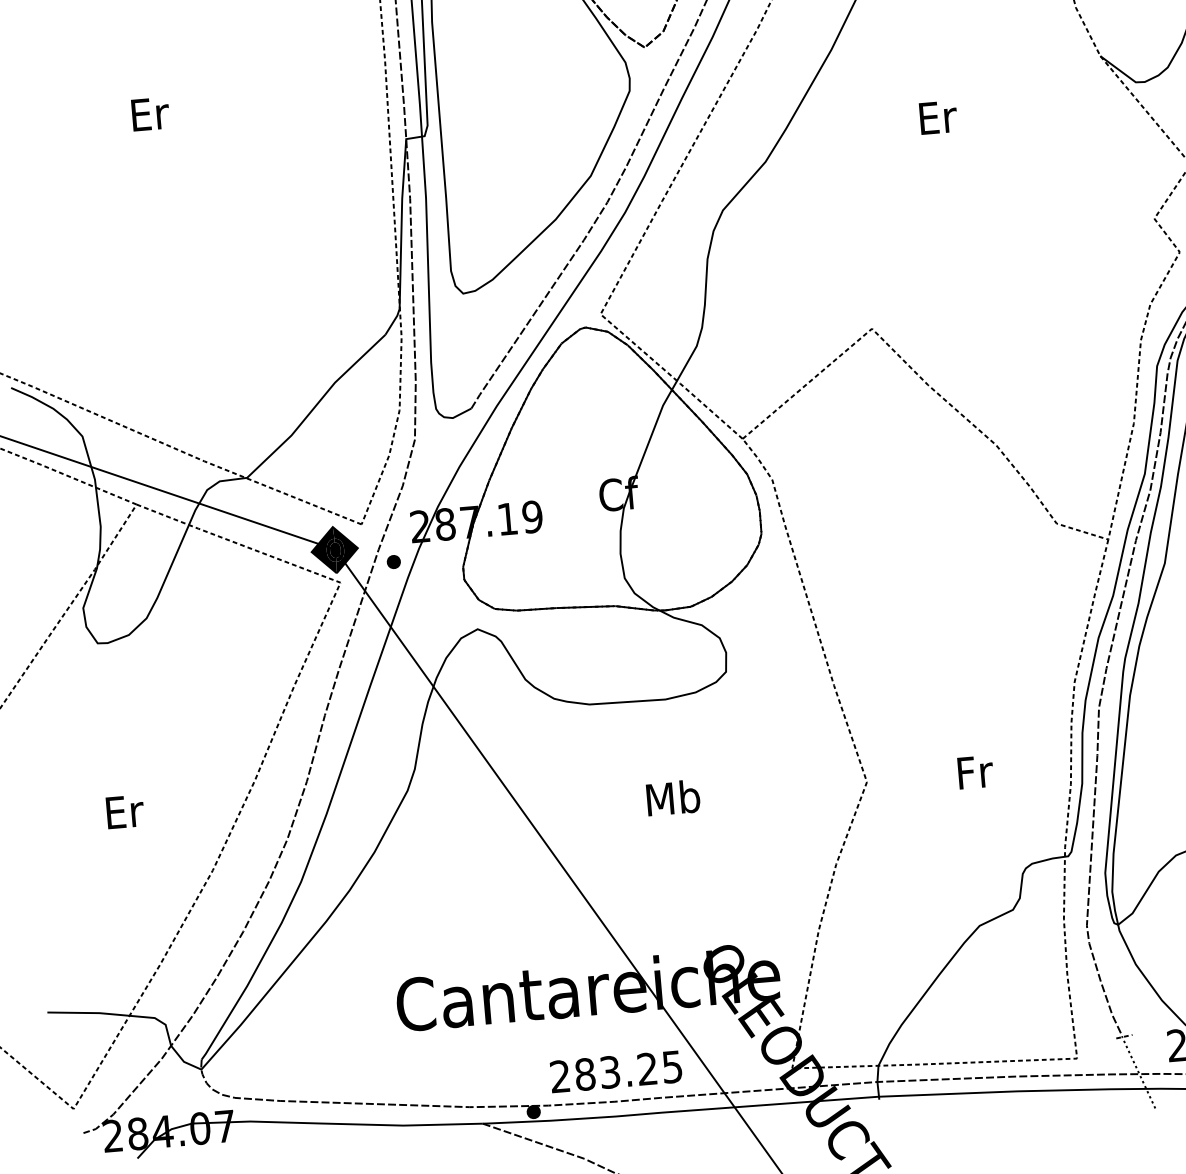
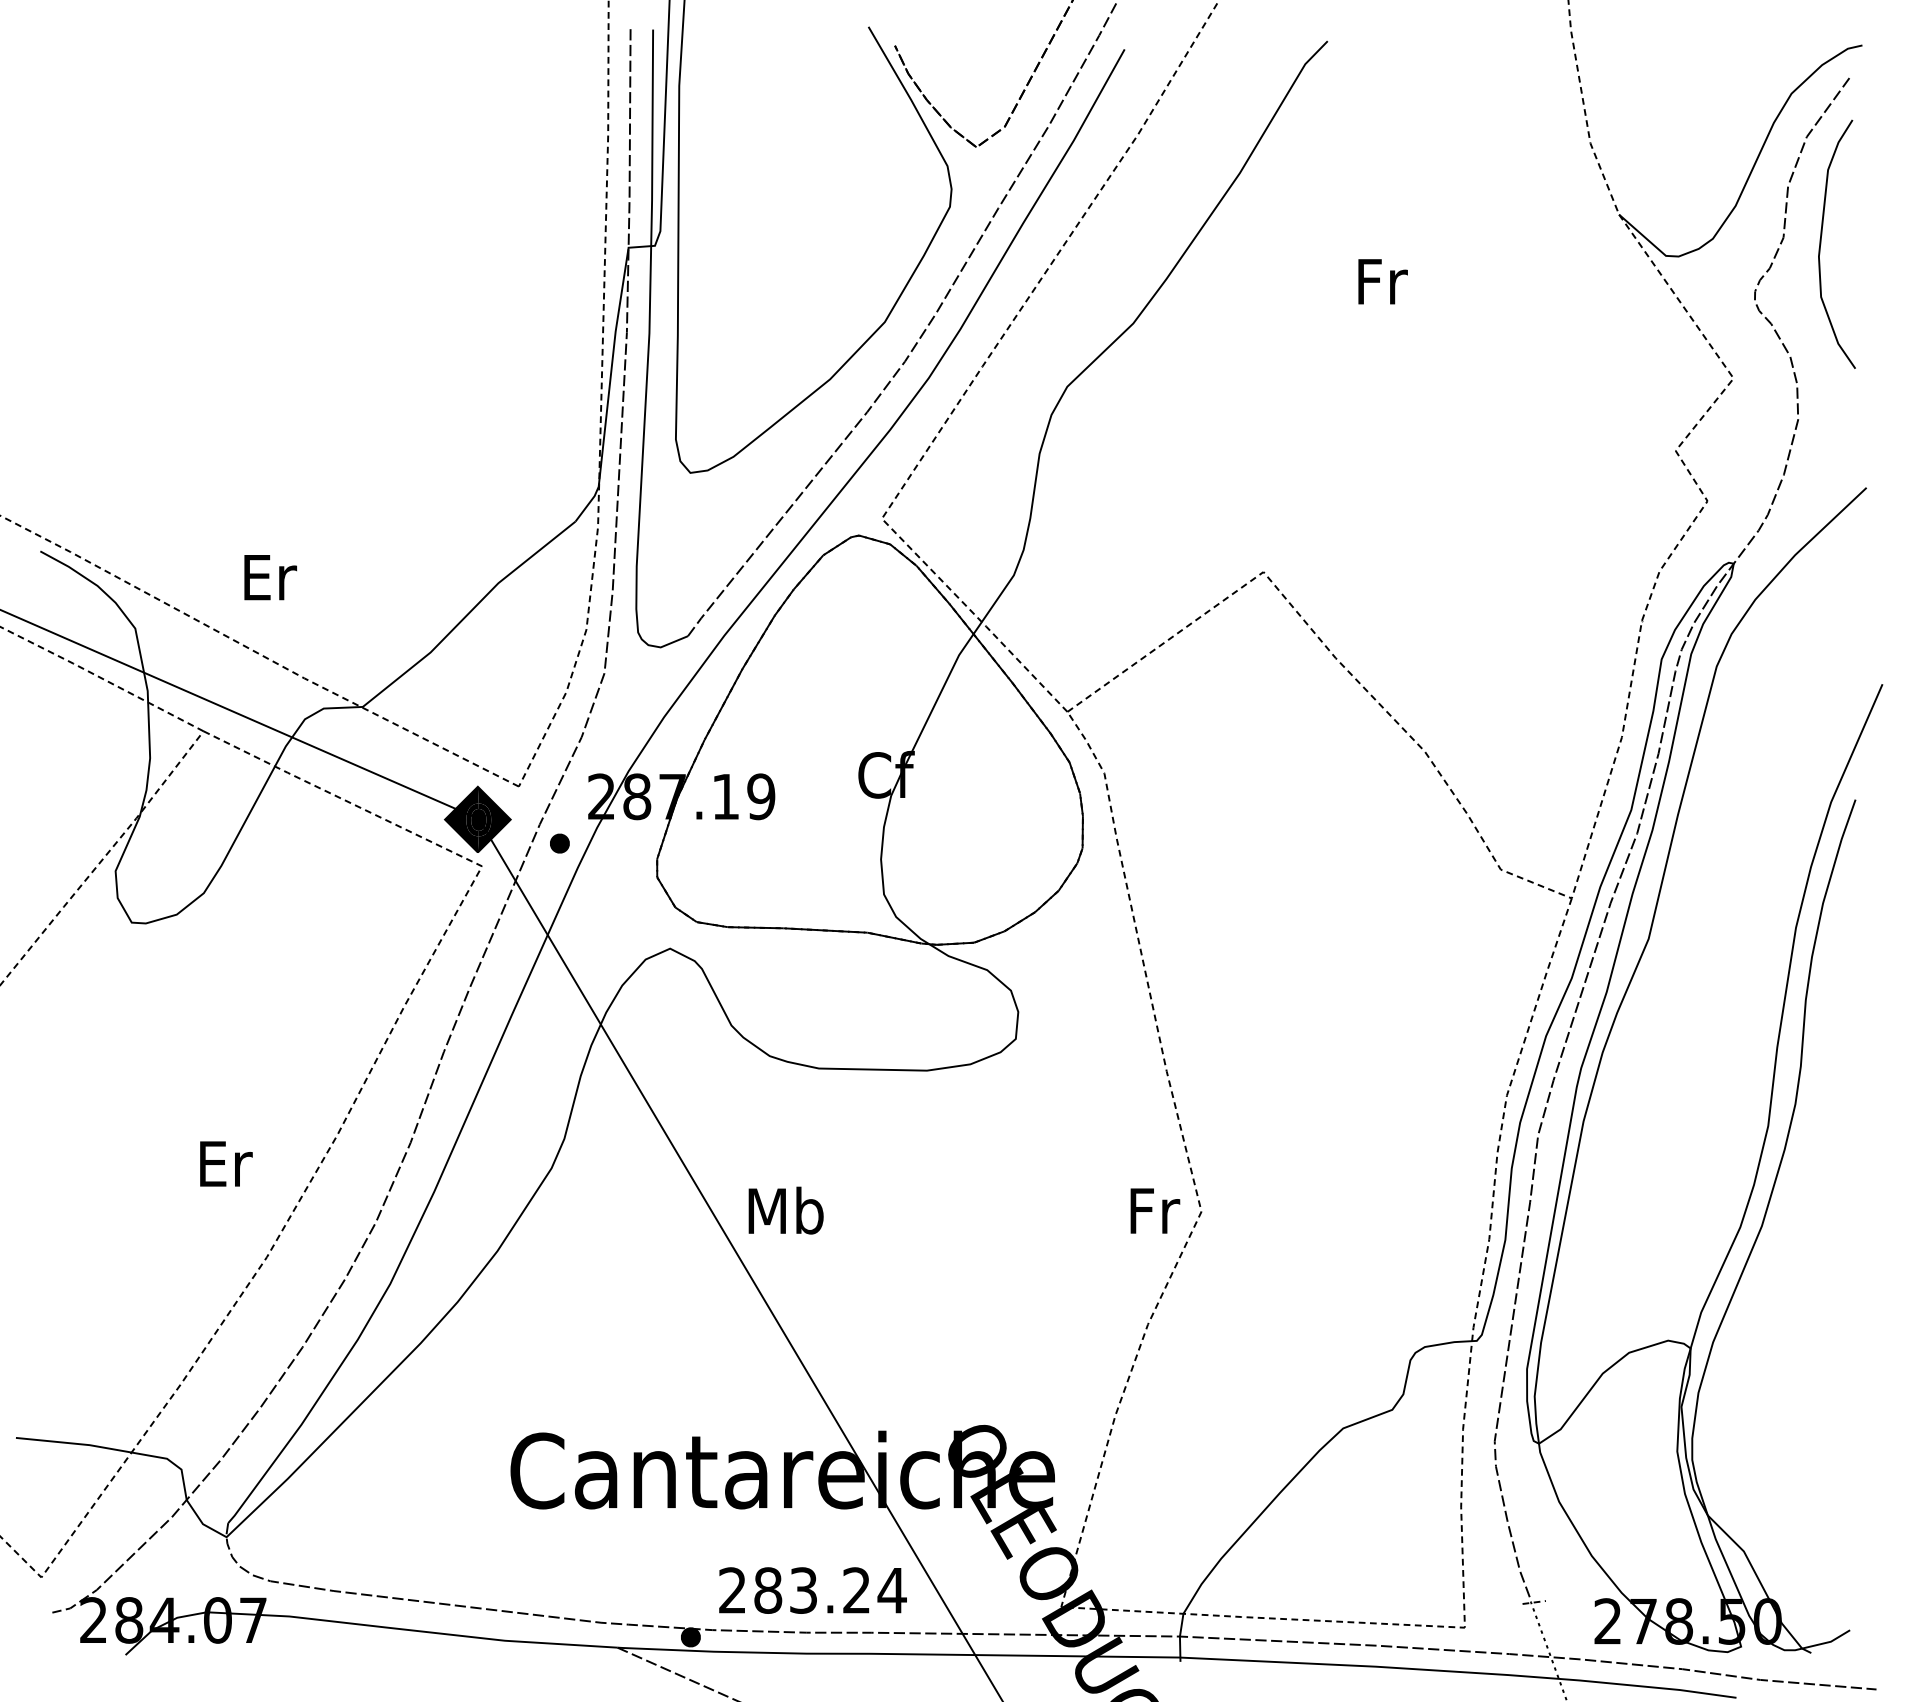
text: (150, 114) -> (270, 577), moved
text: (938, 117) -> (1382, 281), Er -> Fr
text: (975, 771) -> (1155, 1210), moved
text: (672, 797) -> (785, 1210), moved
text: (125, 811) -> (226, 1163), moved
text: (671, 1066) -> (891, 1590), 283.25 -> 283.24

